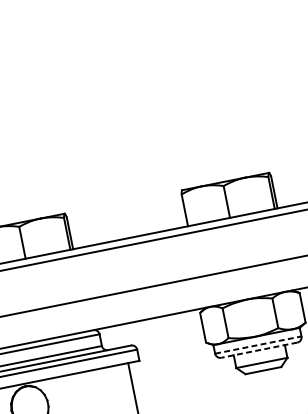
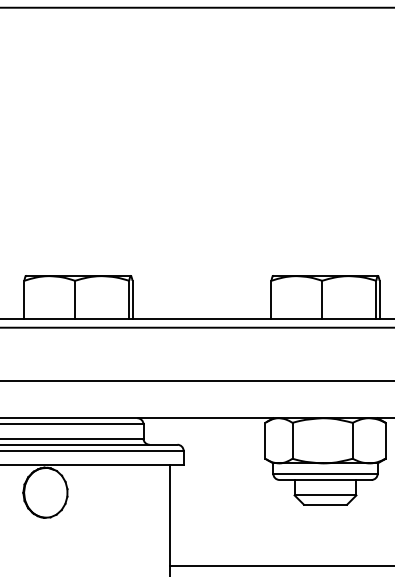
line: (259, 344) -> (326, 473), dashed -> solid
line: (259, 349) -> (325, 479), dashed -> solid

